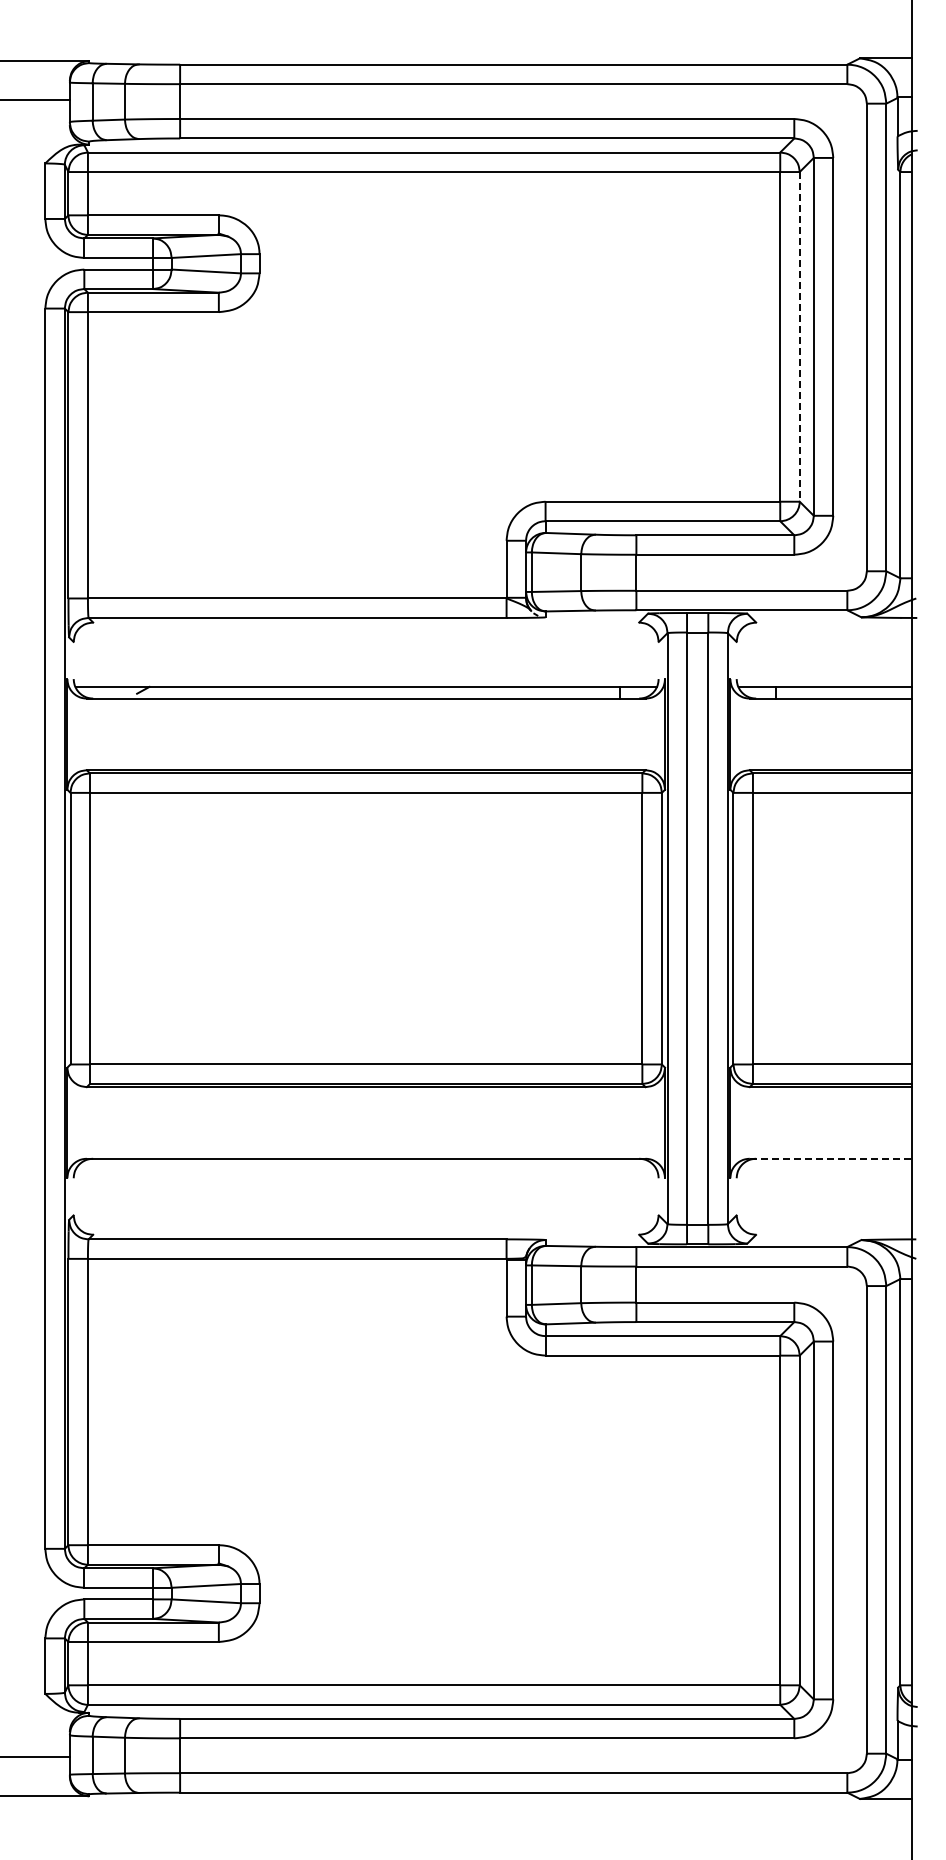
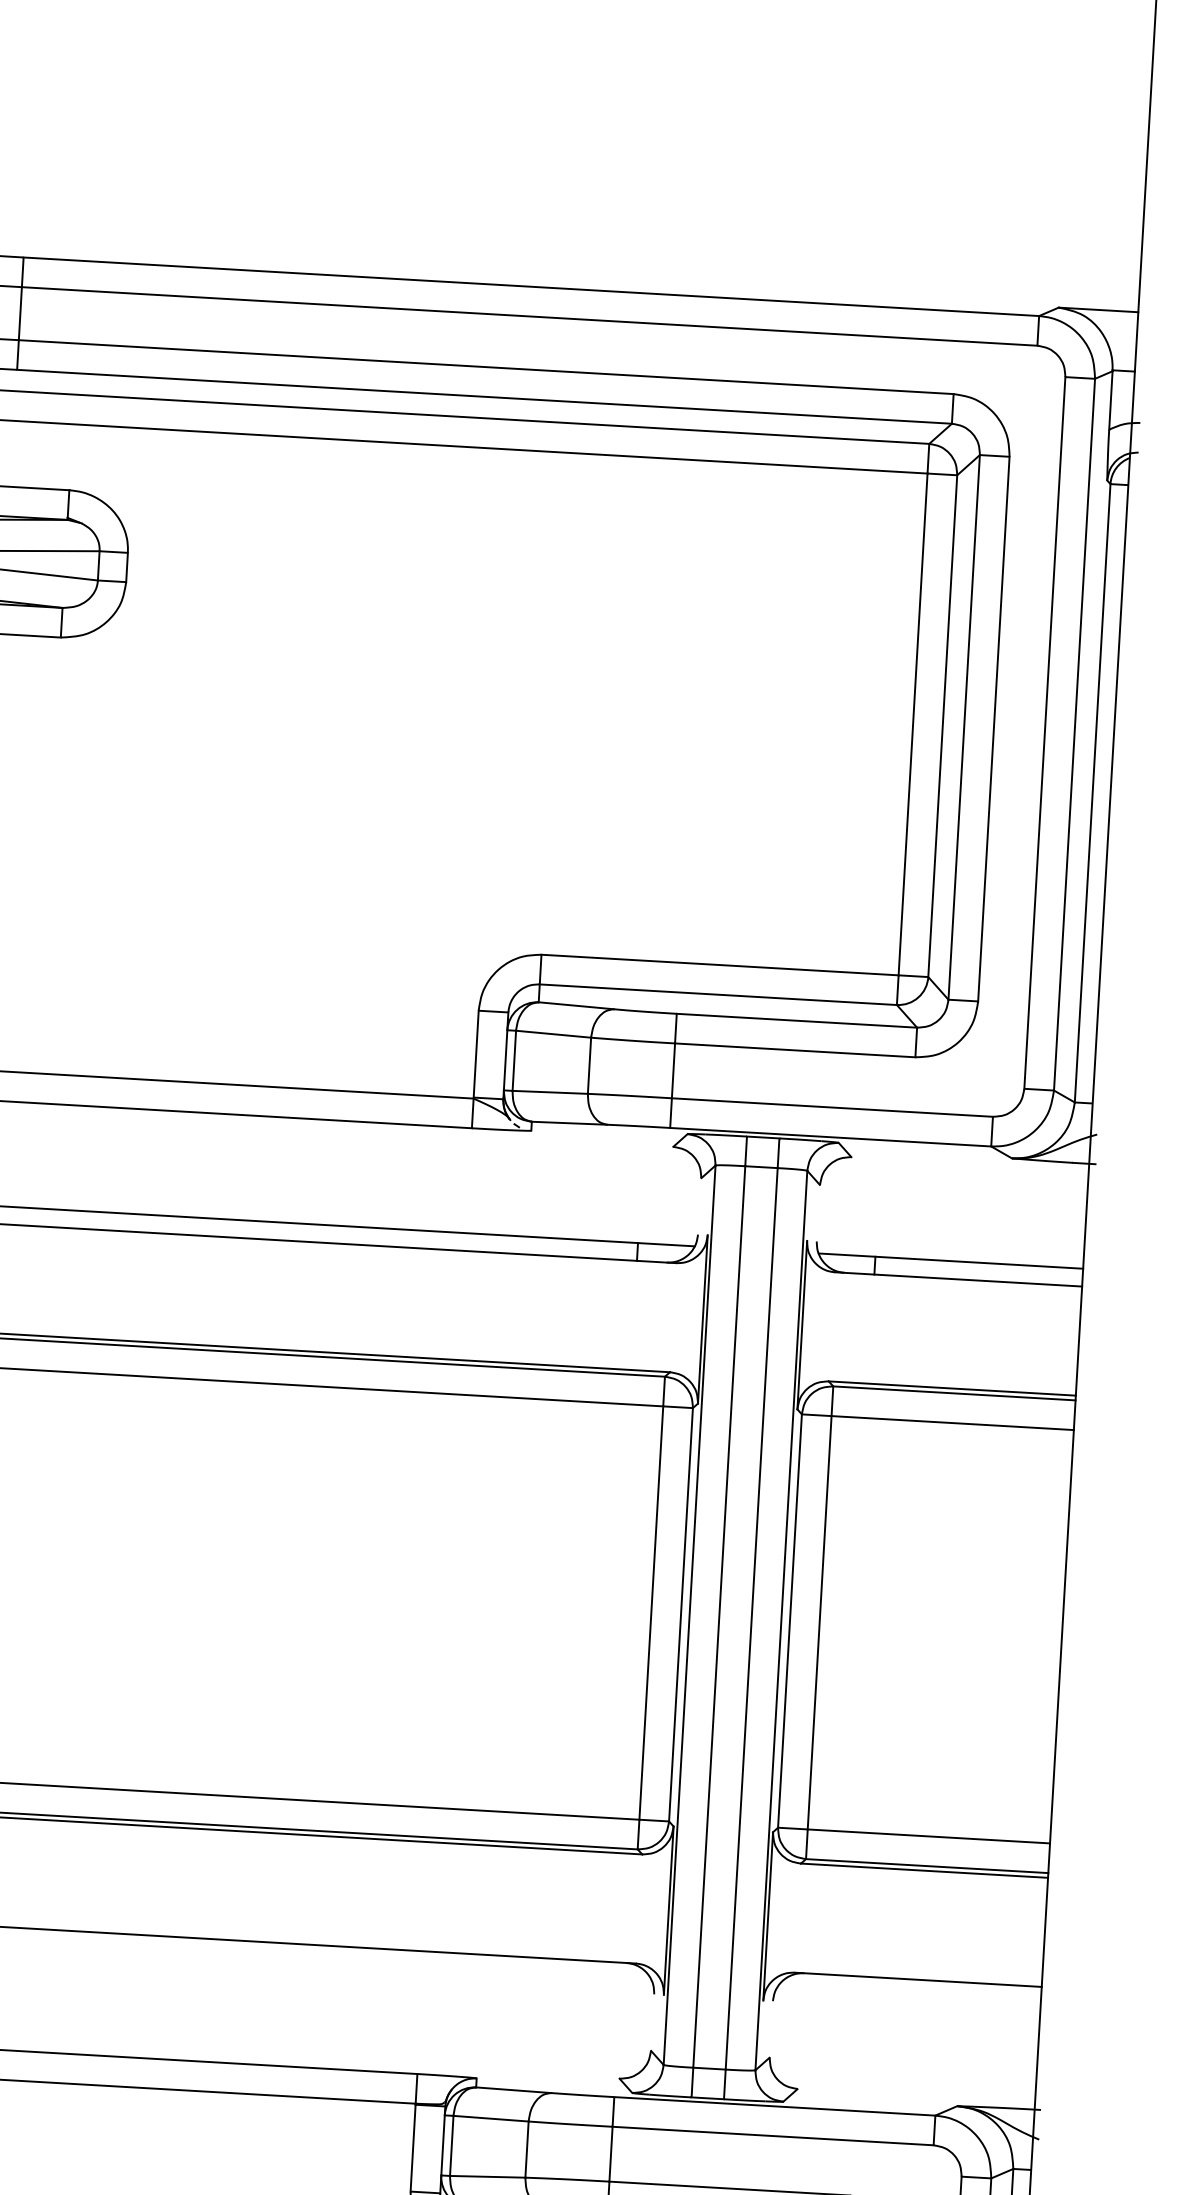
line: (799, 336) -> (942, 725), dashed -> solid
line: (831, 1158) -> (919, 1979), dashed -> solid

